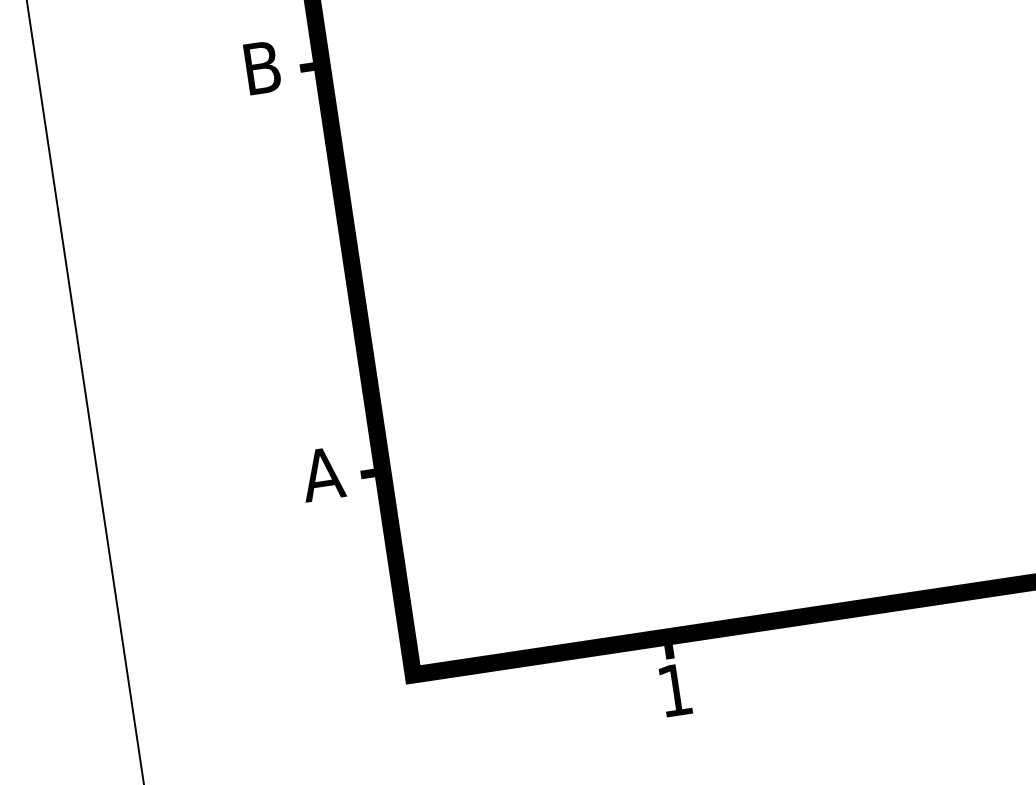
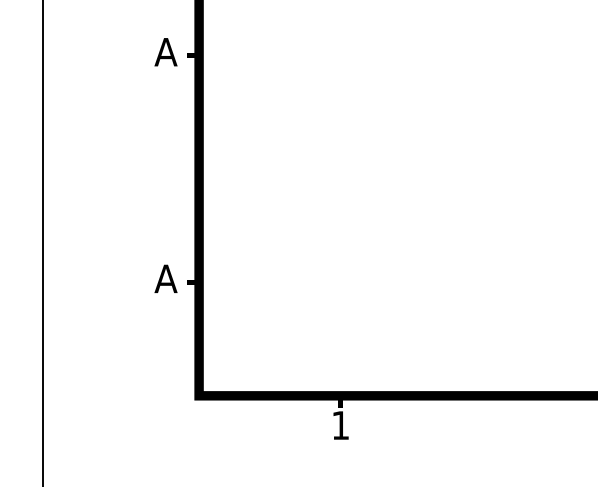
text: (261, 68) -> (165, 52), B -> A

